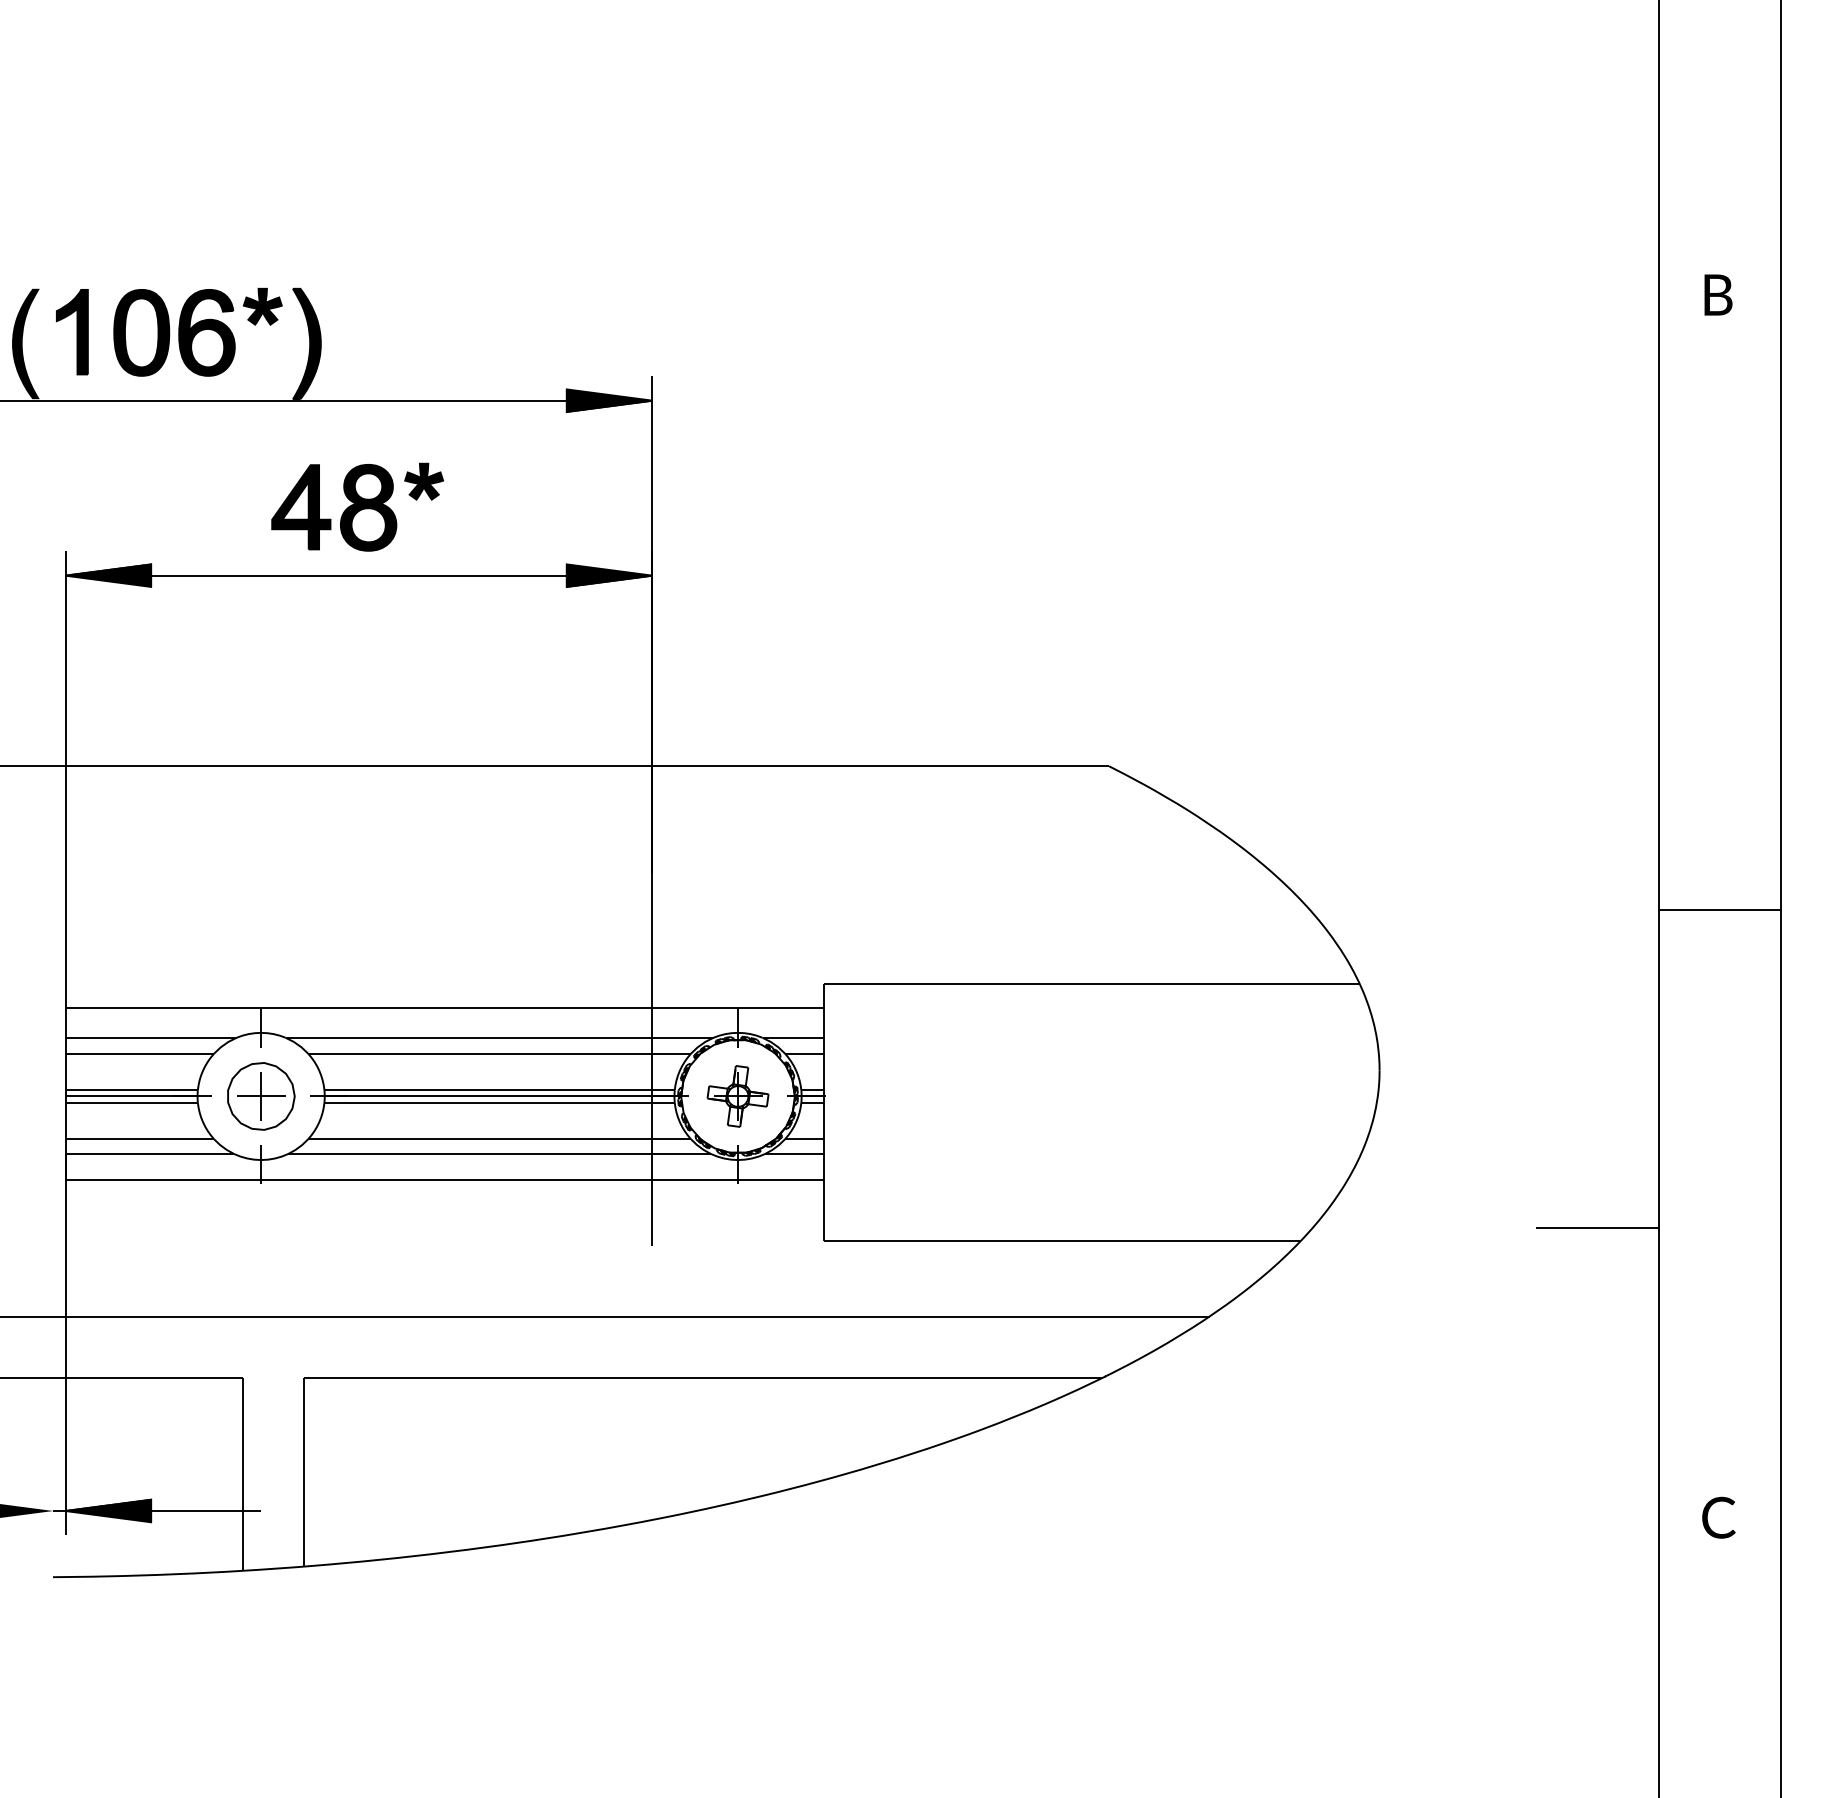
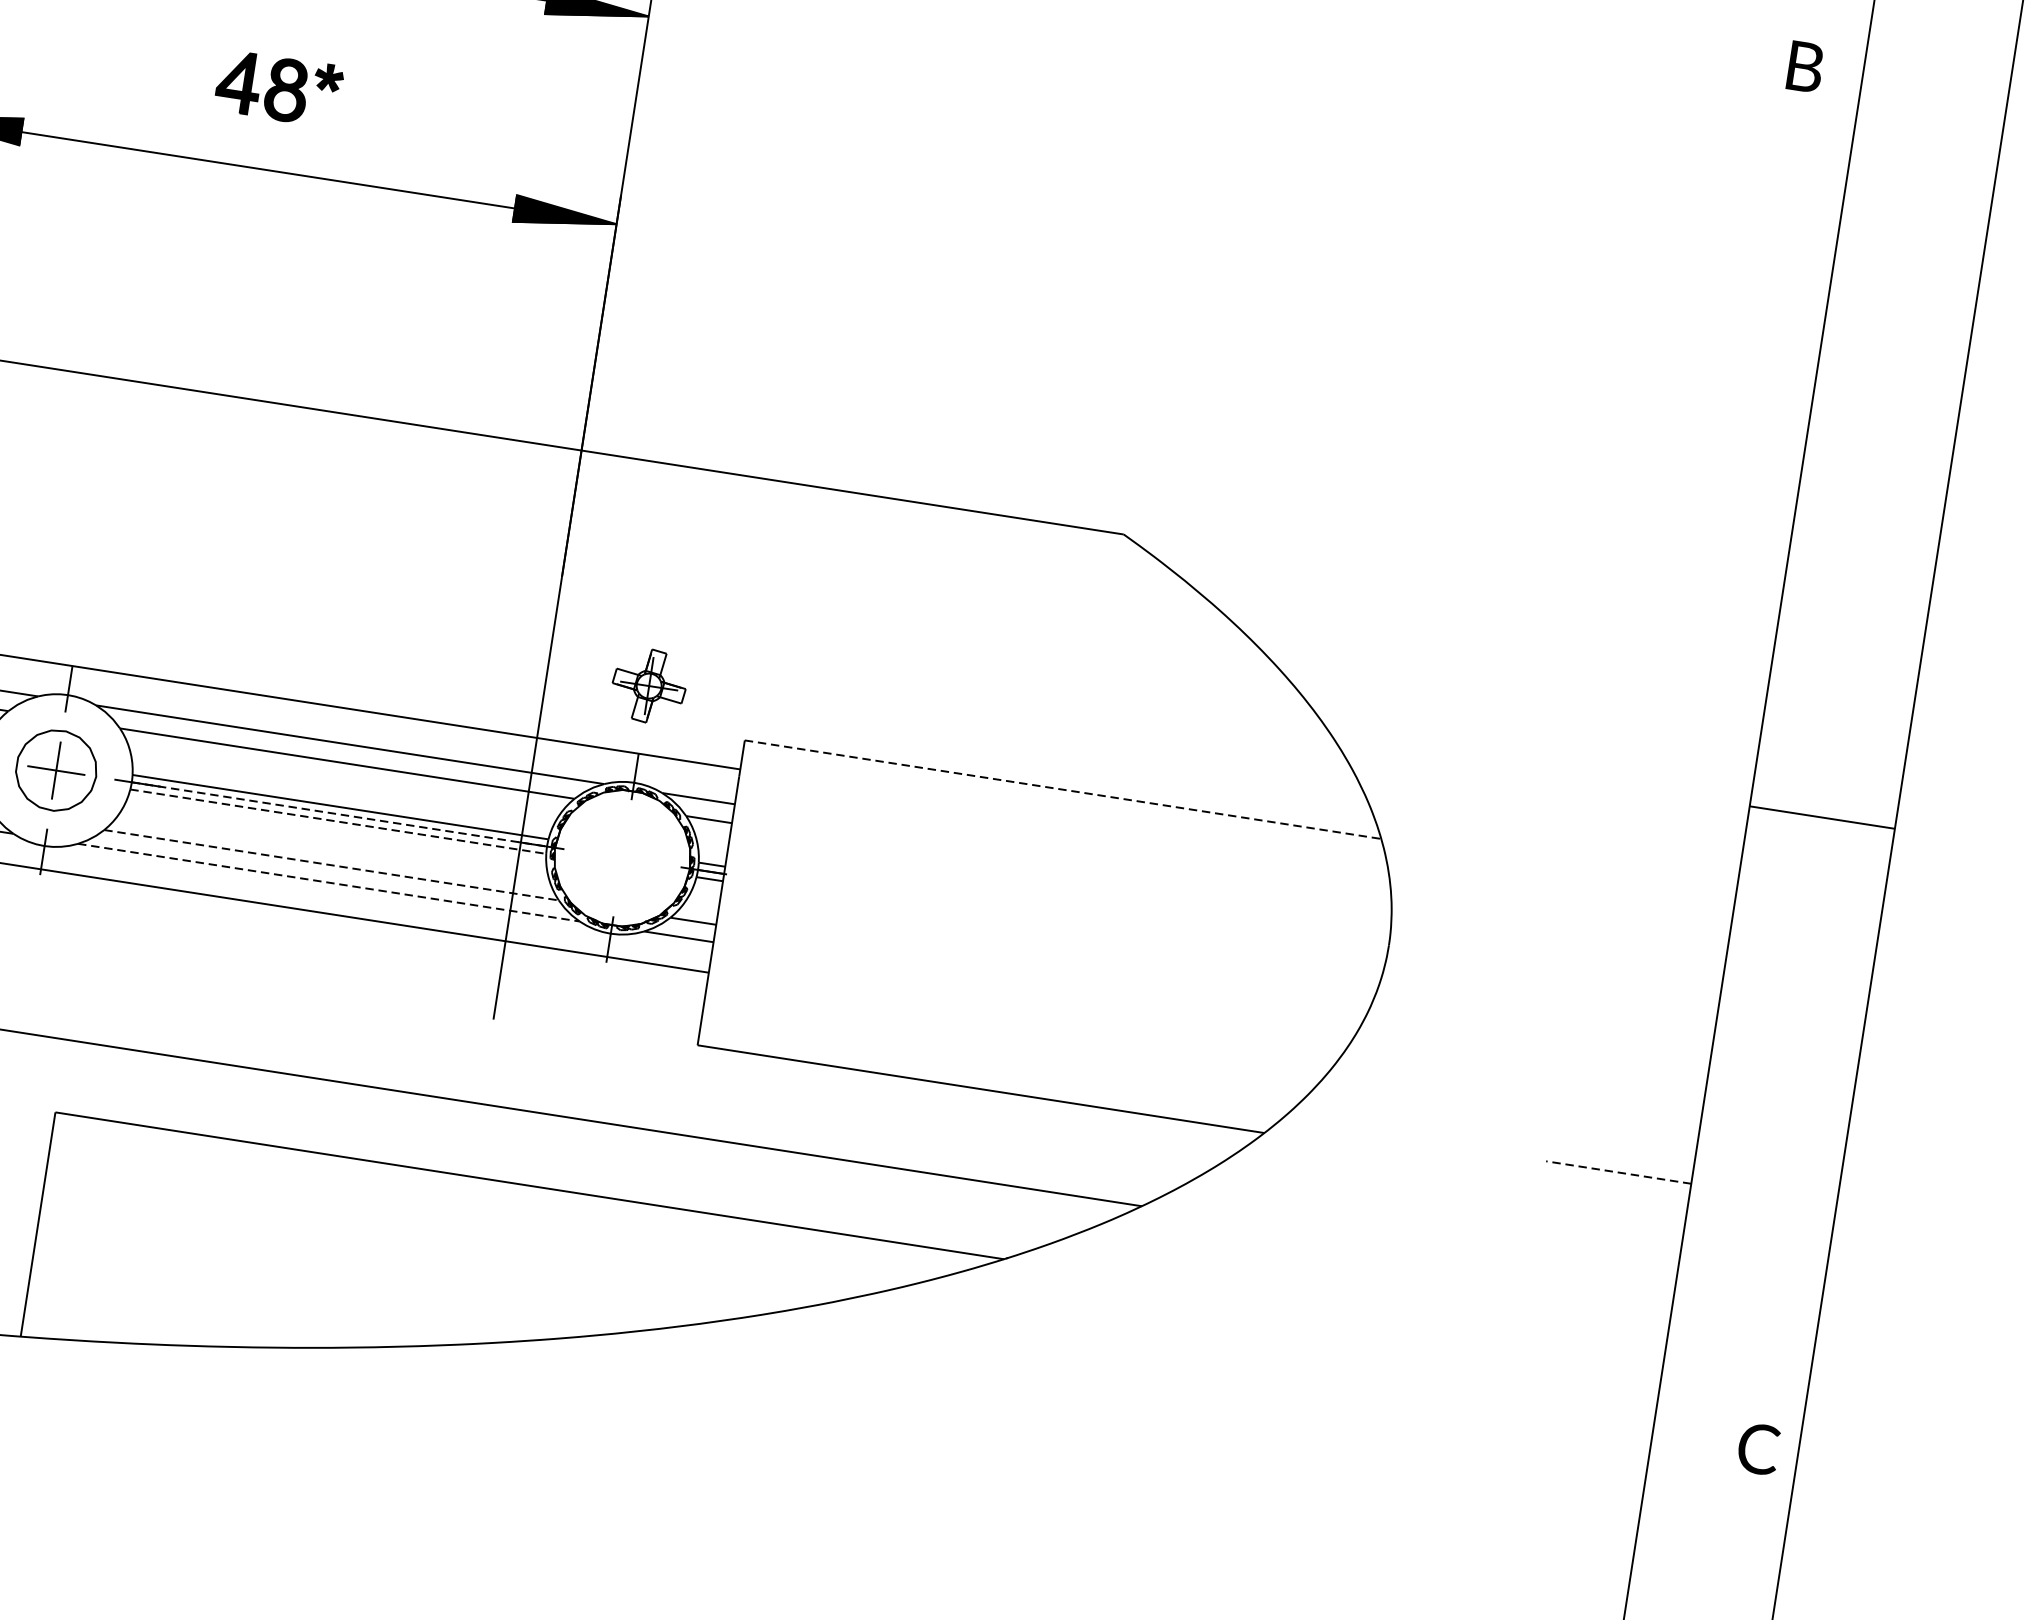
text: (1718, 294) -> (1805, 66), moved
part: (357, 506) -> (279, 87), size x0.6
line: (1092, 983) -> (1064, 789), solid -> dashed
line: (499, 1096) -> (339, 814), solid -> dashed
part: (737, 1096) -> (648, 686), moved
line: (500, 1102) -> (339, 821), solid -> dashed
line: (500, 1139) -> (332, 865), solid -> dashed
line: (500, 1153) -> (330, 882), solid -> dashed
line: (1597, 1228) -> (1618, 1172), solid -> dashed
text: (1718, 1517) -> (1758, 1448), moved

